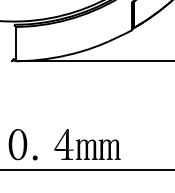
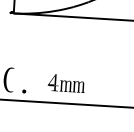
fill: (22, 144) -> (14, 80), removed
part: (87, 144) -> (66, 83), size x0.7

